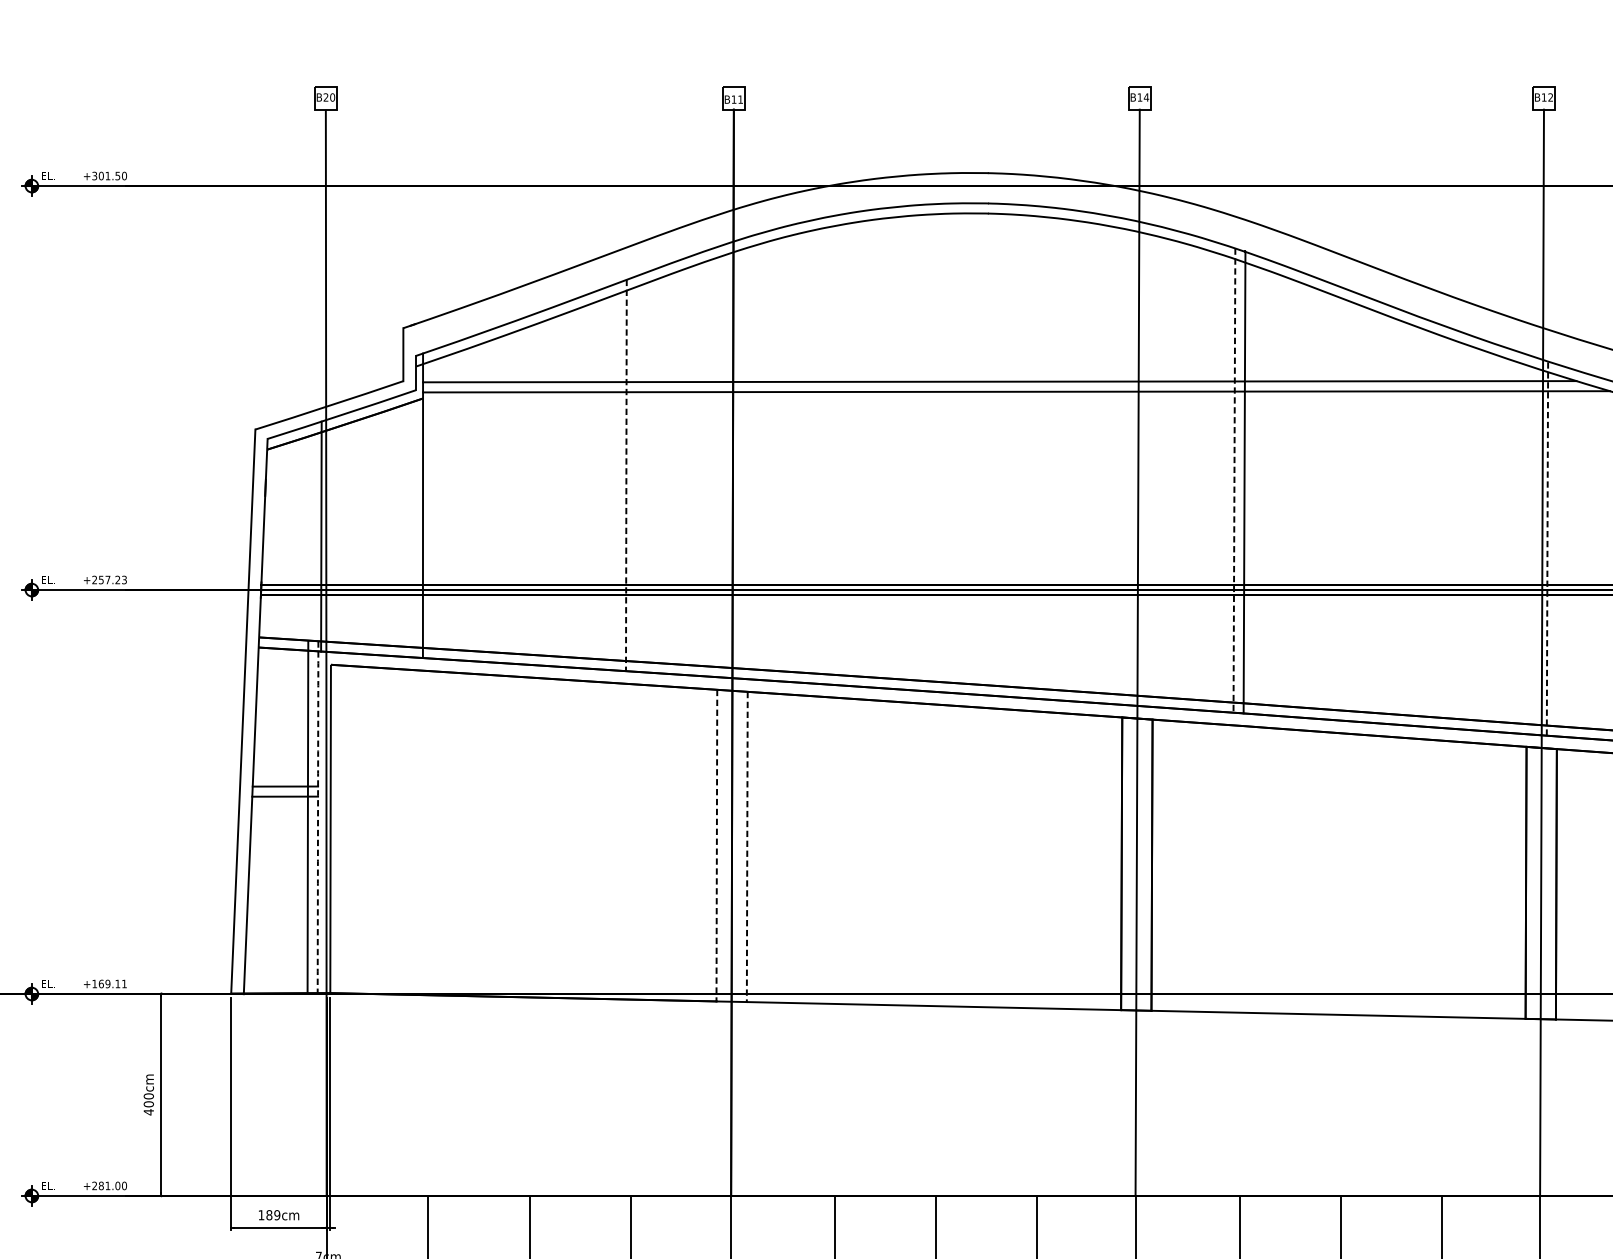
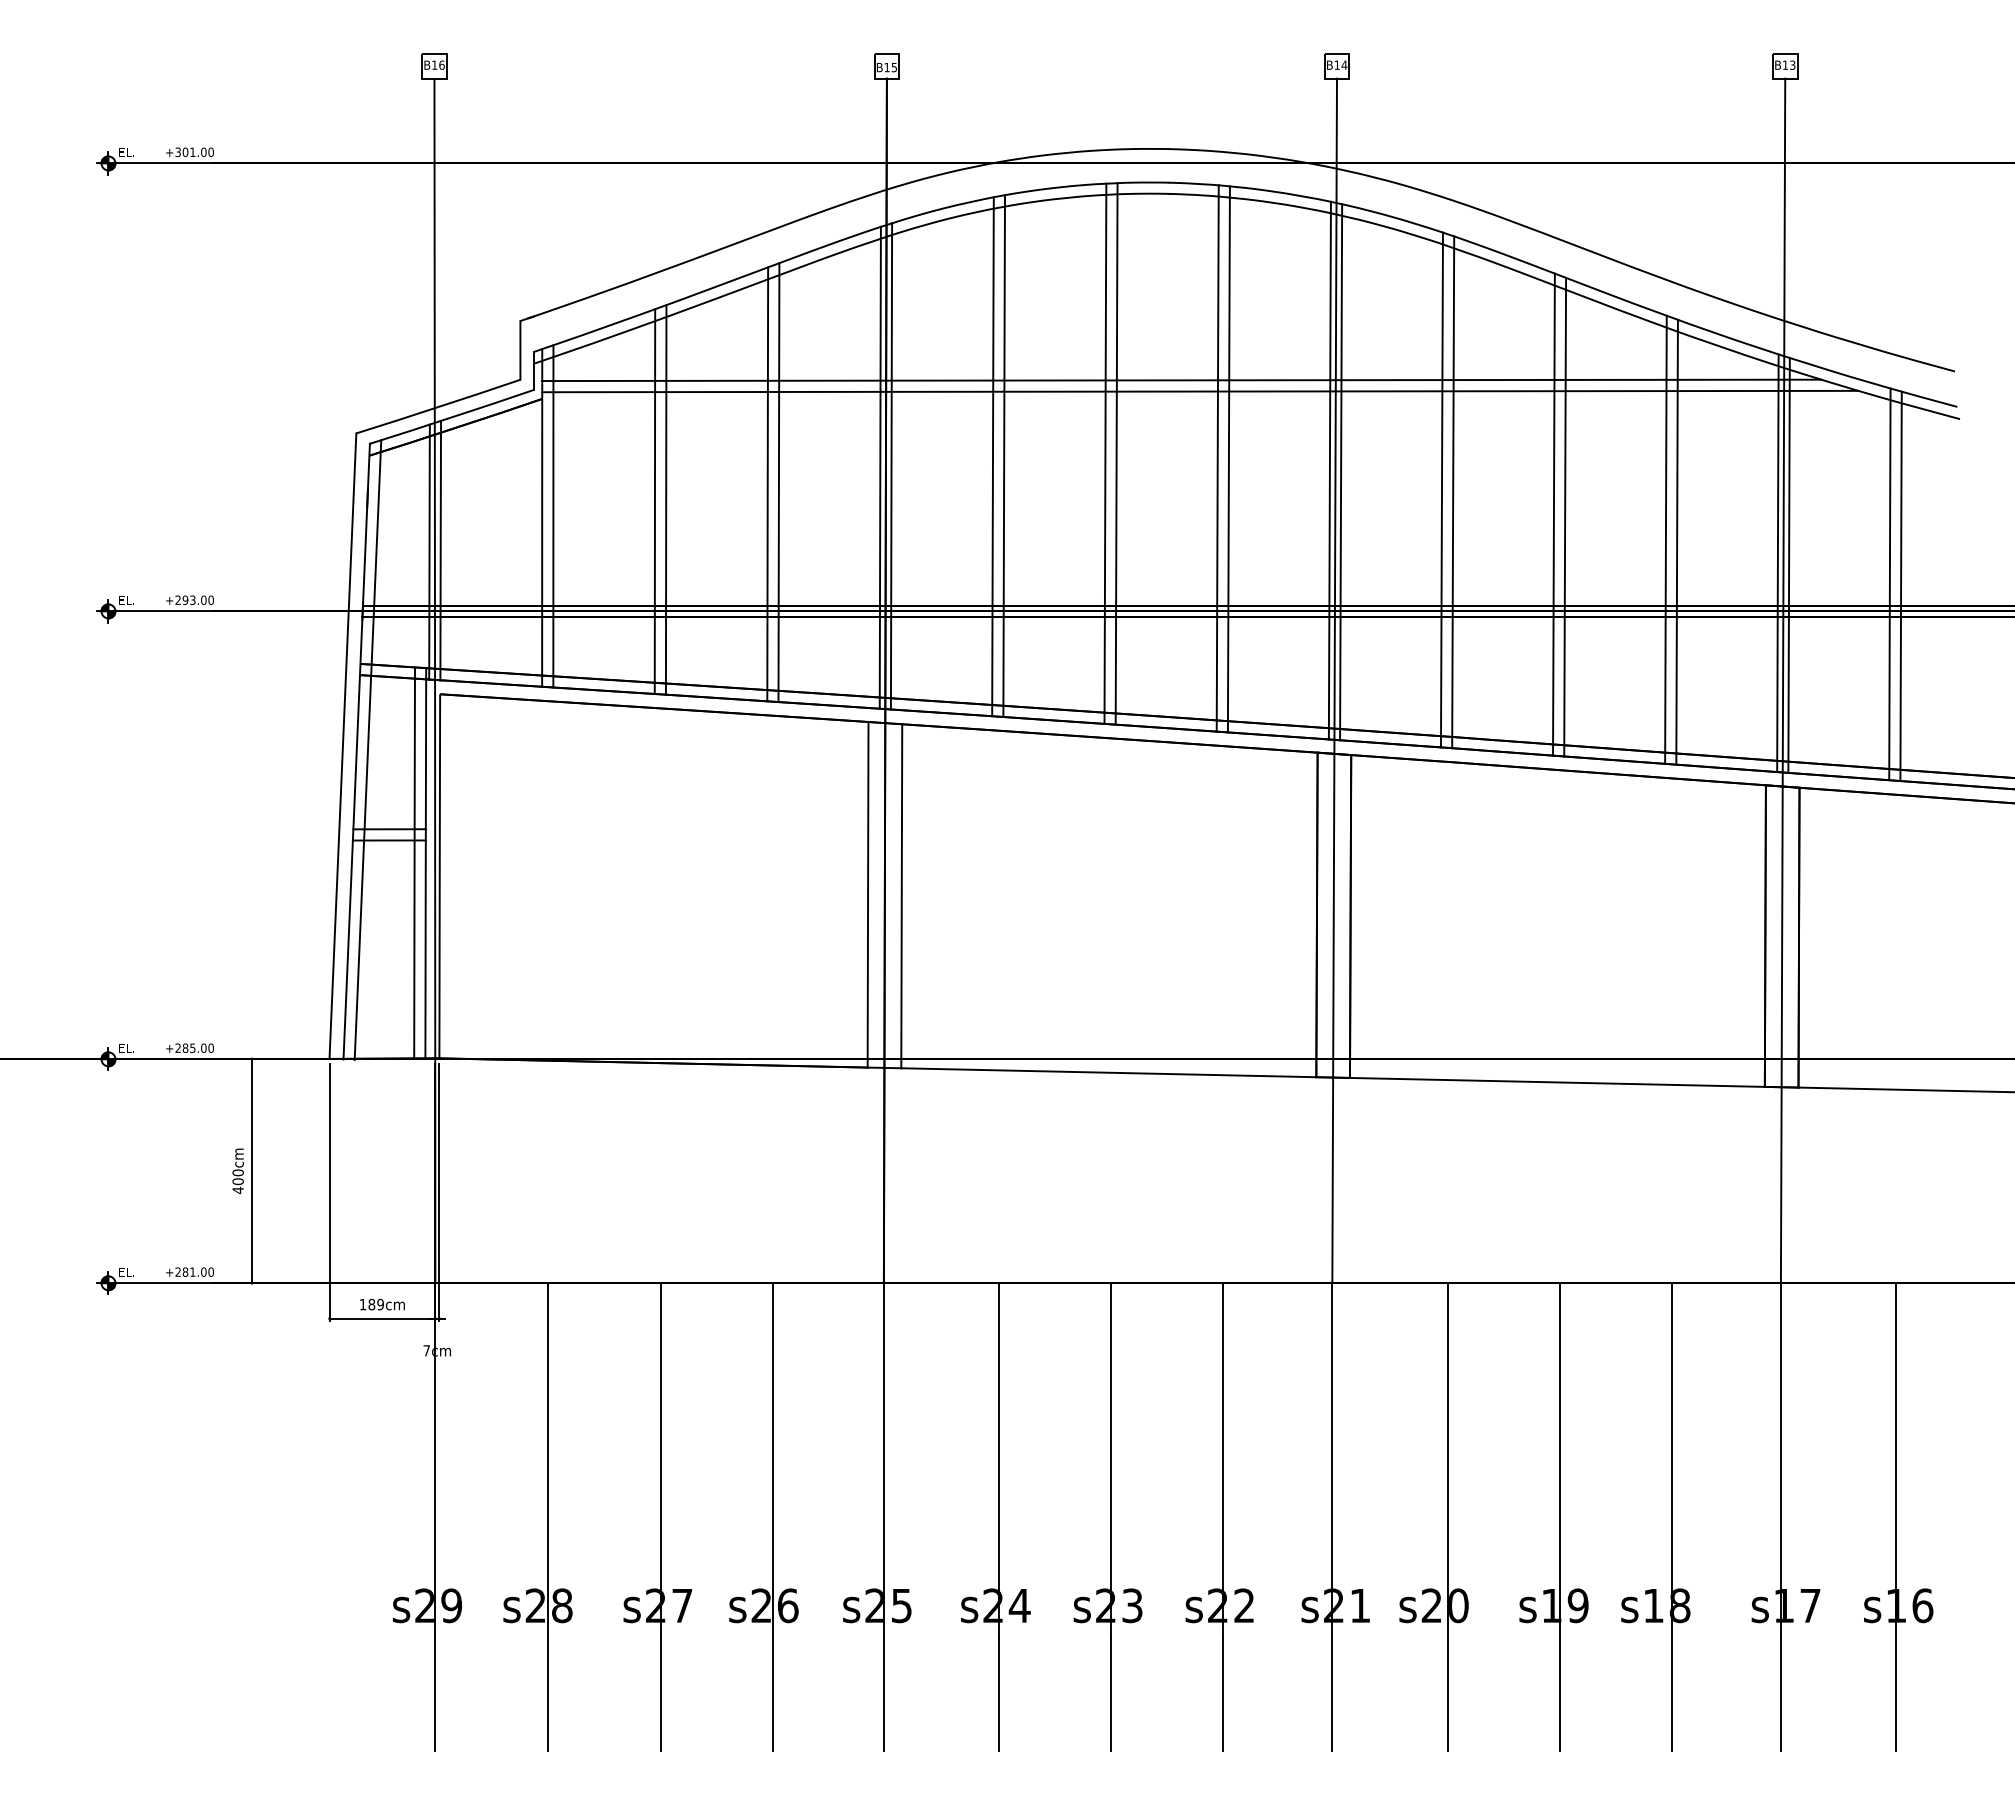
text: (329, 96) -> (438, 64), B20 -> B16
text: (1550, 97) -> (1792, 65), B12 -> B13
text: (739, 99) -> (893, 67), B11 -> B15
text: (117, 176) -> (203, 152), +301.50 -> +301.00
line: (930, 447) -> (1105, 453), added
line: (940, 447) -> (1116, 453), added
line: (829, 450) -> (992, 456), added
line: (839, 450) -> (1004, 456), added
line: (1031, 452) -> (1217, 458), added
line: (1041, 453) -> (1228, 459), added
line: (738, 459) -> (891, 466), added
line: (727, 460) -> (879, 467), added
line: (1132, 463) -> (1329, 470), added
line: (1143, 464) -> (1341, 472), added
line: (636, 473) -> (778, 482), added
line: (626, 475) -> (767, 484), dashed -> solid
line: (1233, 481) -> (1441, 490), dashed -> solid
line: (534, 489) -> (665, 499), added
line: (524, 490) -> (654, 501), added
line: (1334, 502) -> (1553, 514), added
line: (433, 504) -> (553, 516), added
line: (1345, 504) -> (1565, 516), added
line: (1436, 525) -> (1665, 539), added
line: (1445, 527) -> (1676, 541), added
line: (331, 535) -> (440, 550), added
line: (1537, 546) -> (1777, 563), added
line: (1547, 547) -> (1789, 564), dashed -> solid
text: (112, 580) -> (197, 600), +257.23 -> +293.00
line: (265, 715) -> (367, 750), added
arc: (317, 817) -> (425, 863), dashed -> solid
line: (717, 845) -> (868, 894), dashed -> solid
line: (747, 847) -> (901, 896), dashed -> solid
text: (109, 983) -> (194, 1047), +169.11 -> +285.00

